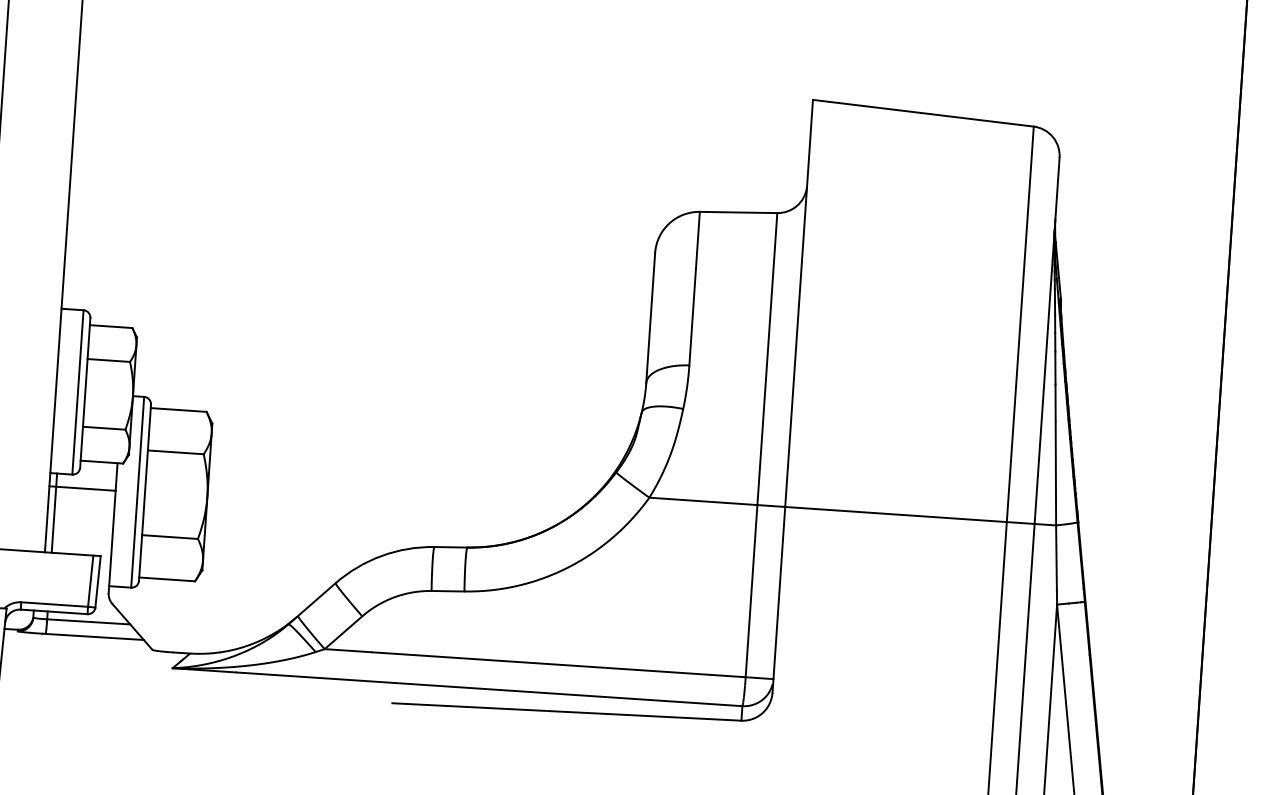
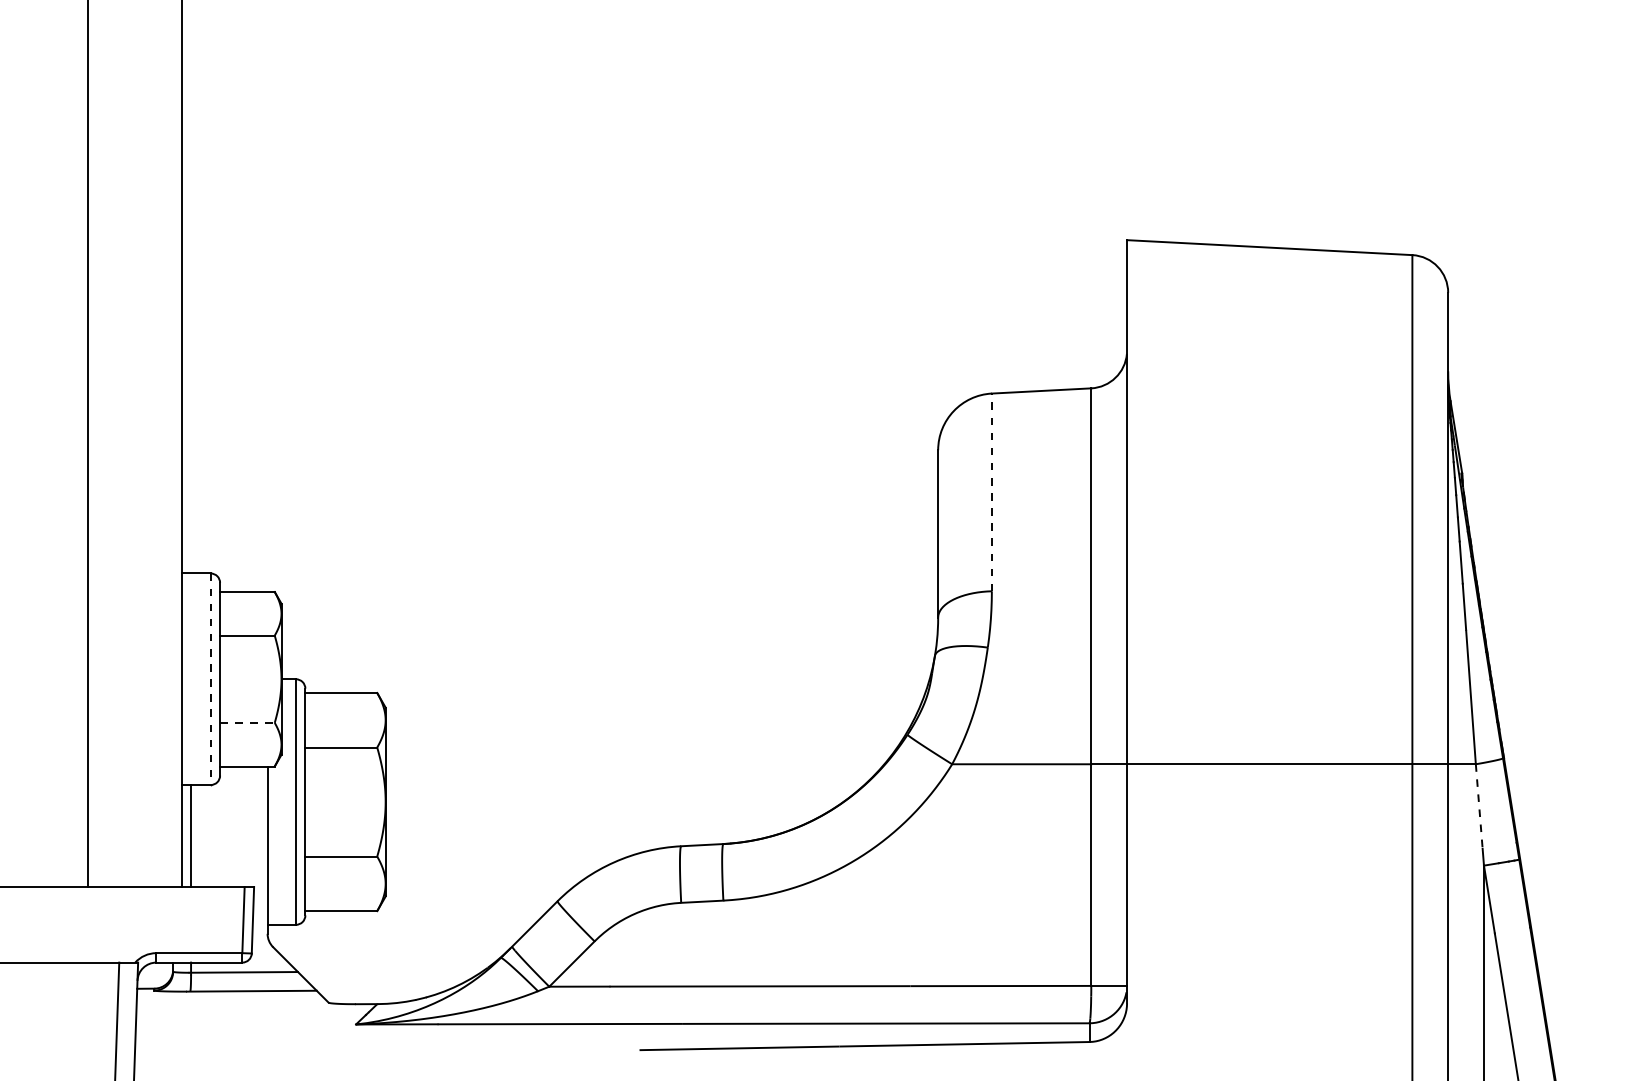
line: (694, 288) -> (991, 492), solid -> dashed
line: (77, 392) -> (210, 679), solid -> dashed
line: (104, 427) -> (247, 722), solid -> dashed
line: (82, 488) -> (224, 802), removed
line: (1056, 559) -> (1479, 807), solid -> dashed

